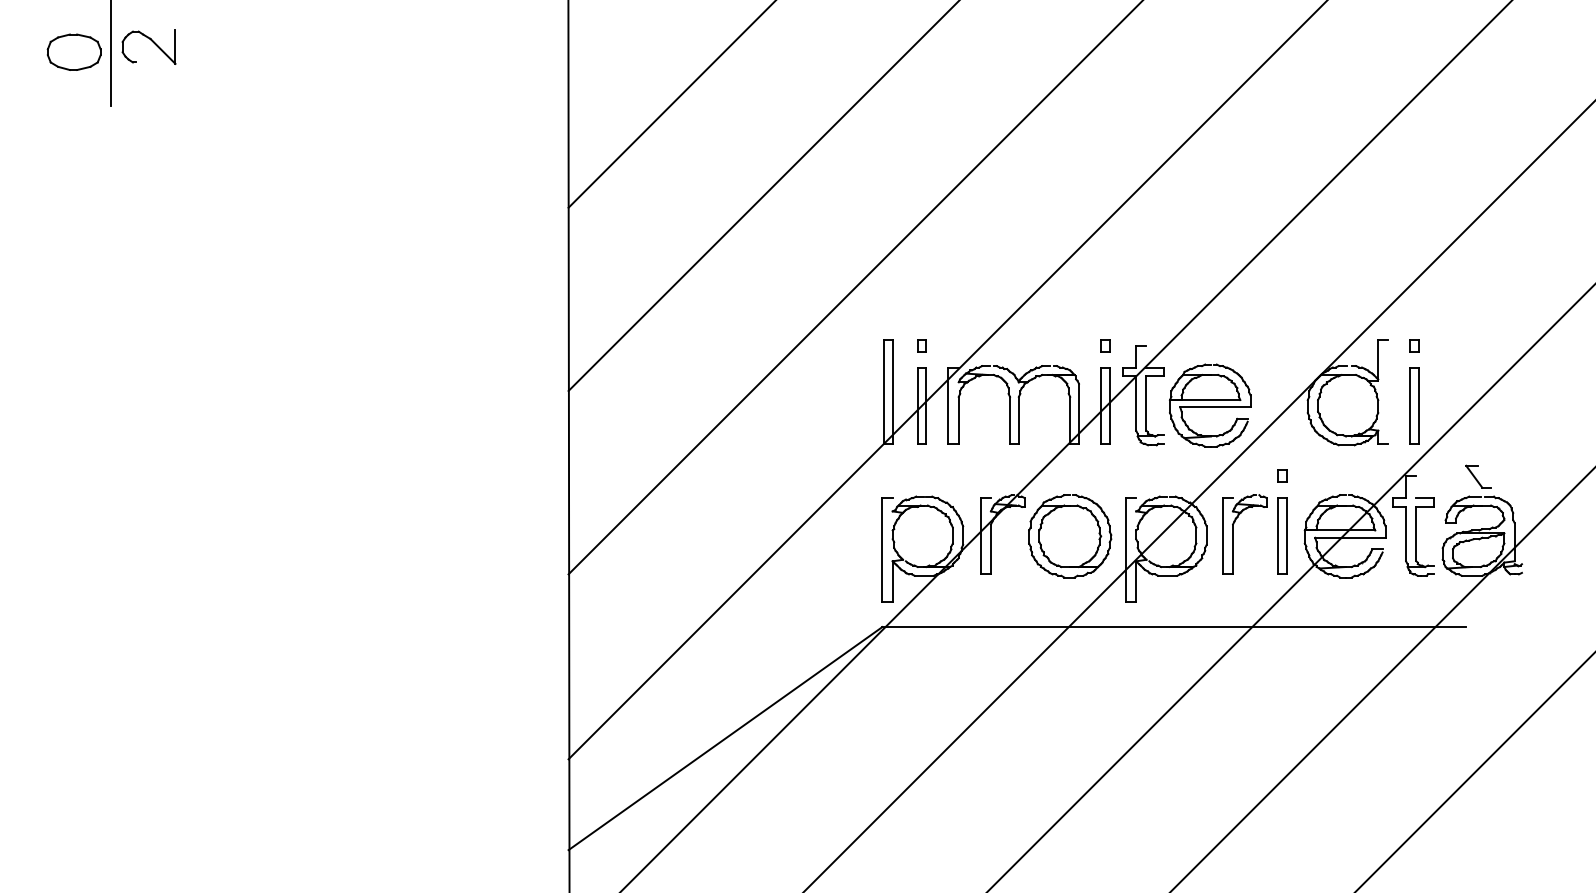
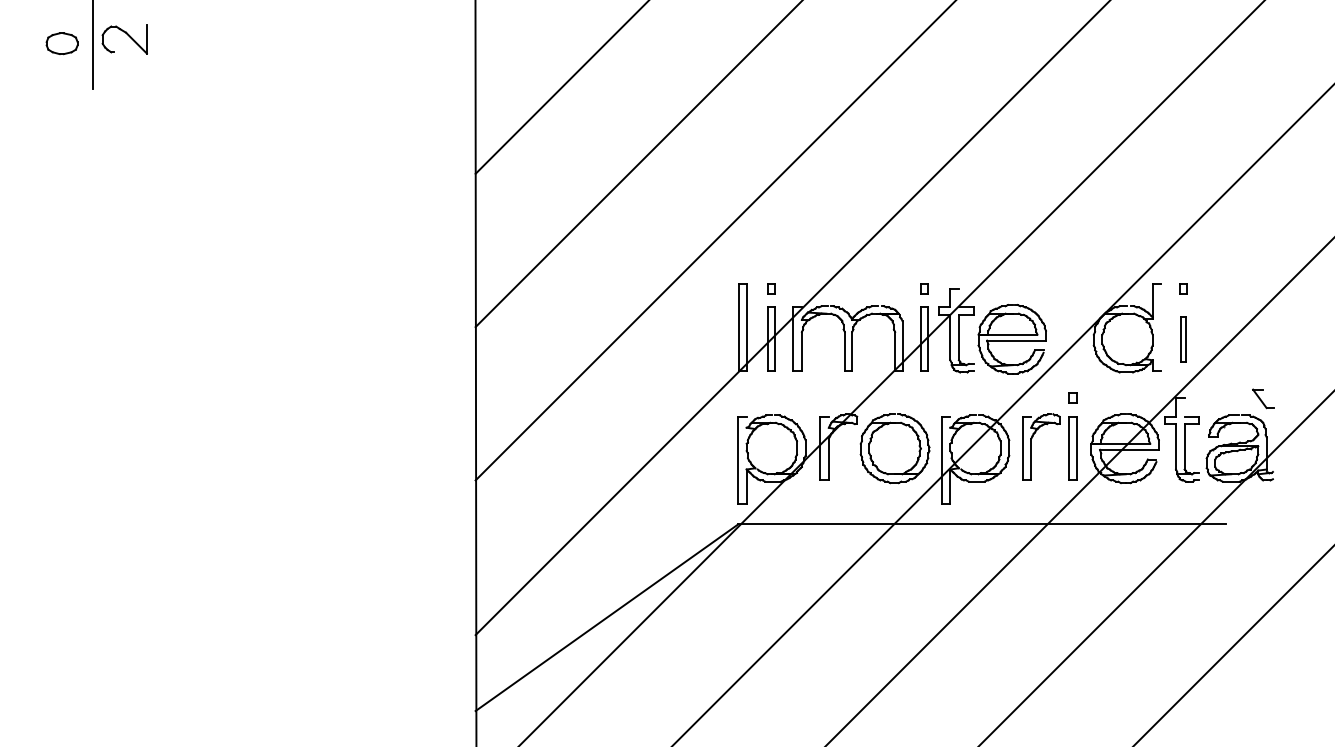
part: (73, 51) -> (61, 43), size x0.7
part: (1414, 405) -> (1183, 339), size x0.7
part: (1478, 476) -> (1263, 398), moved

